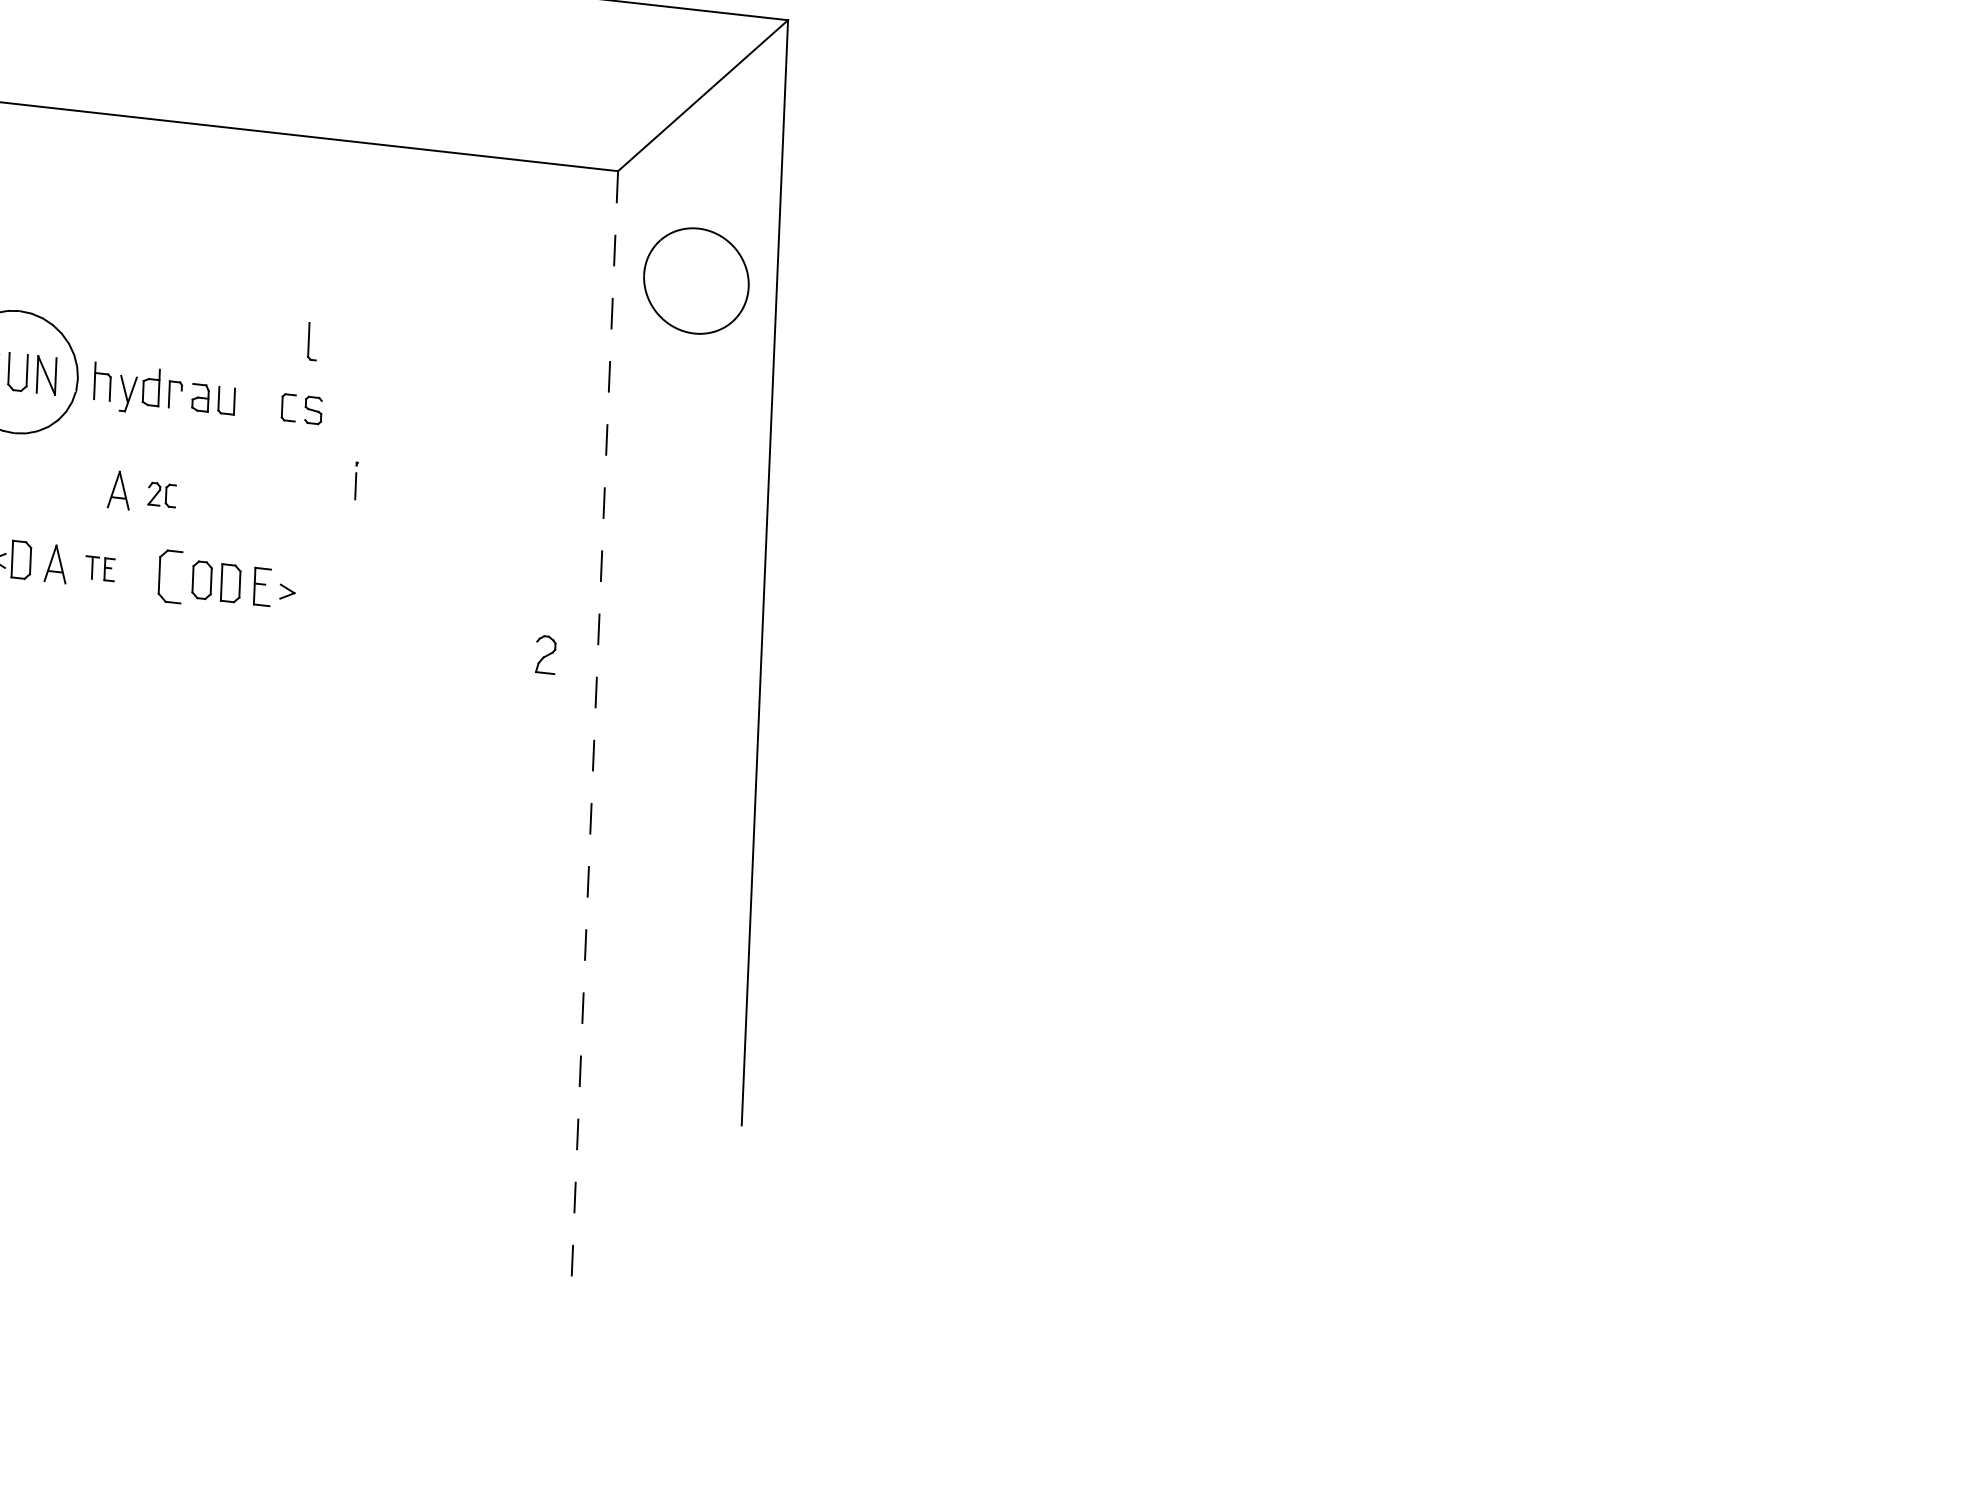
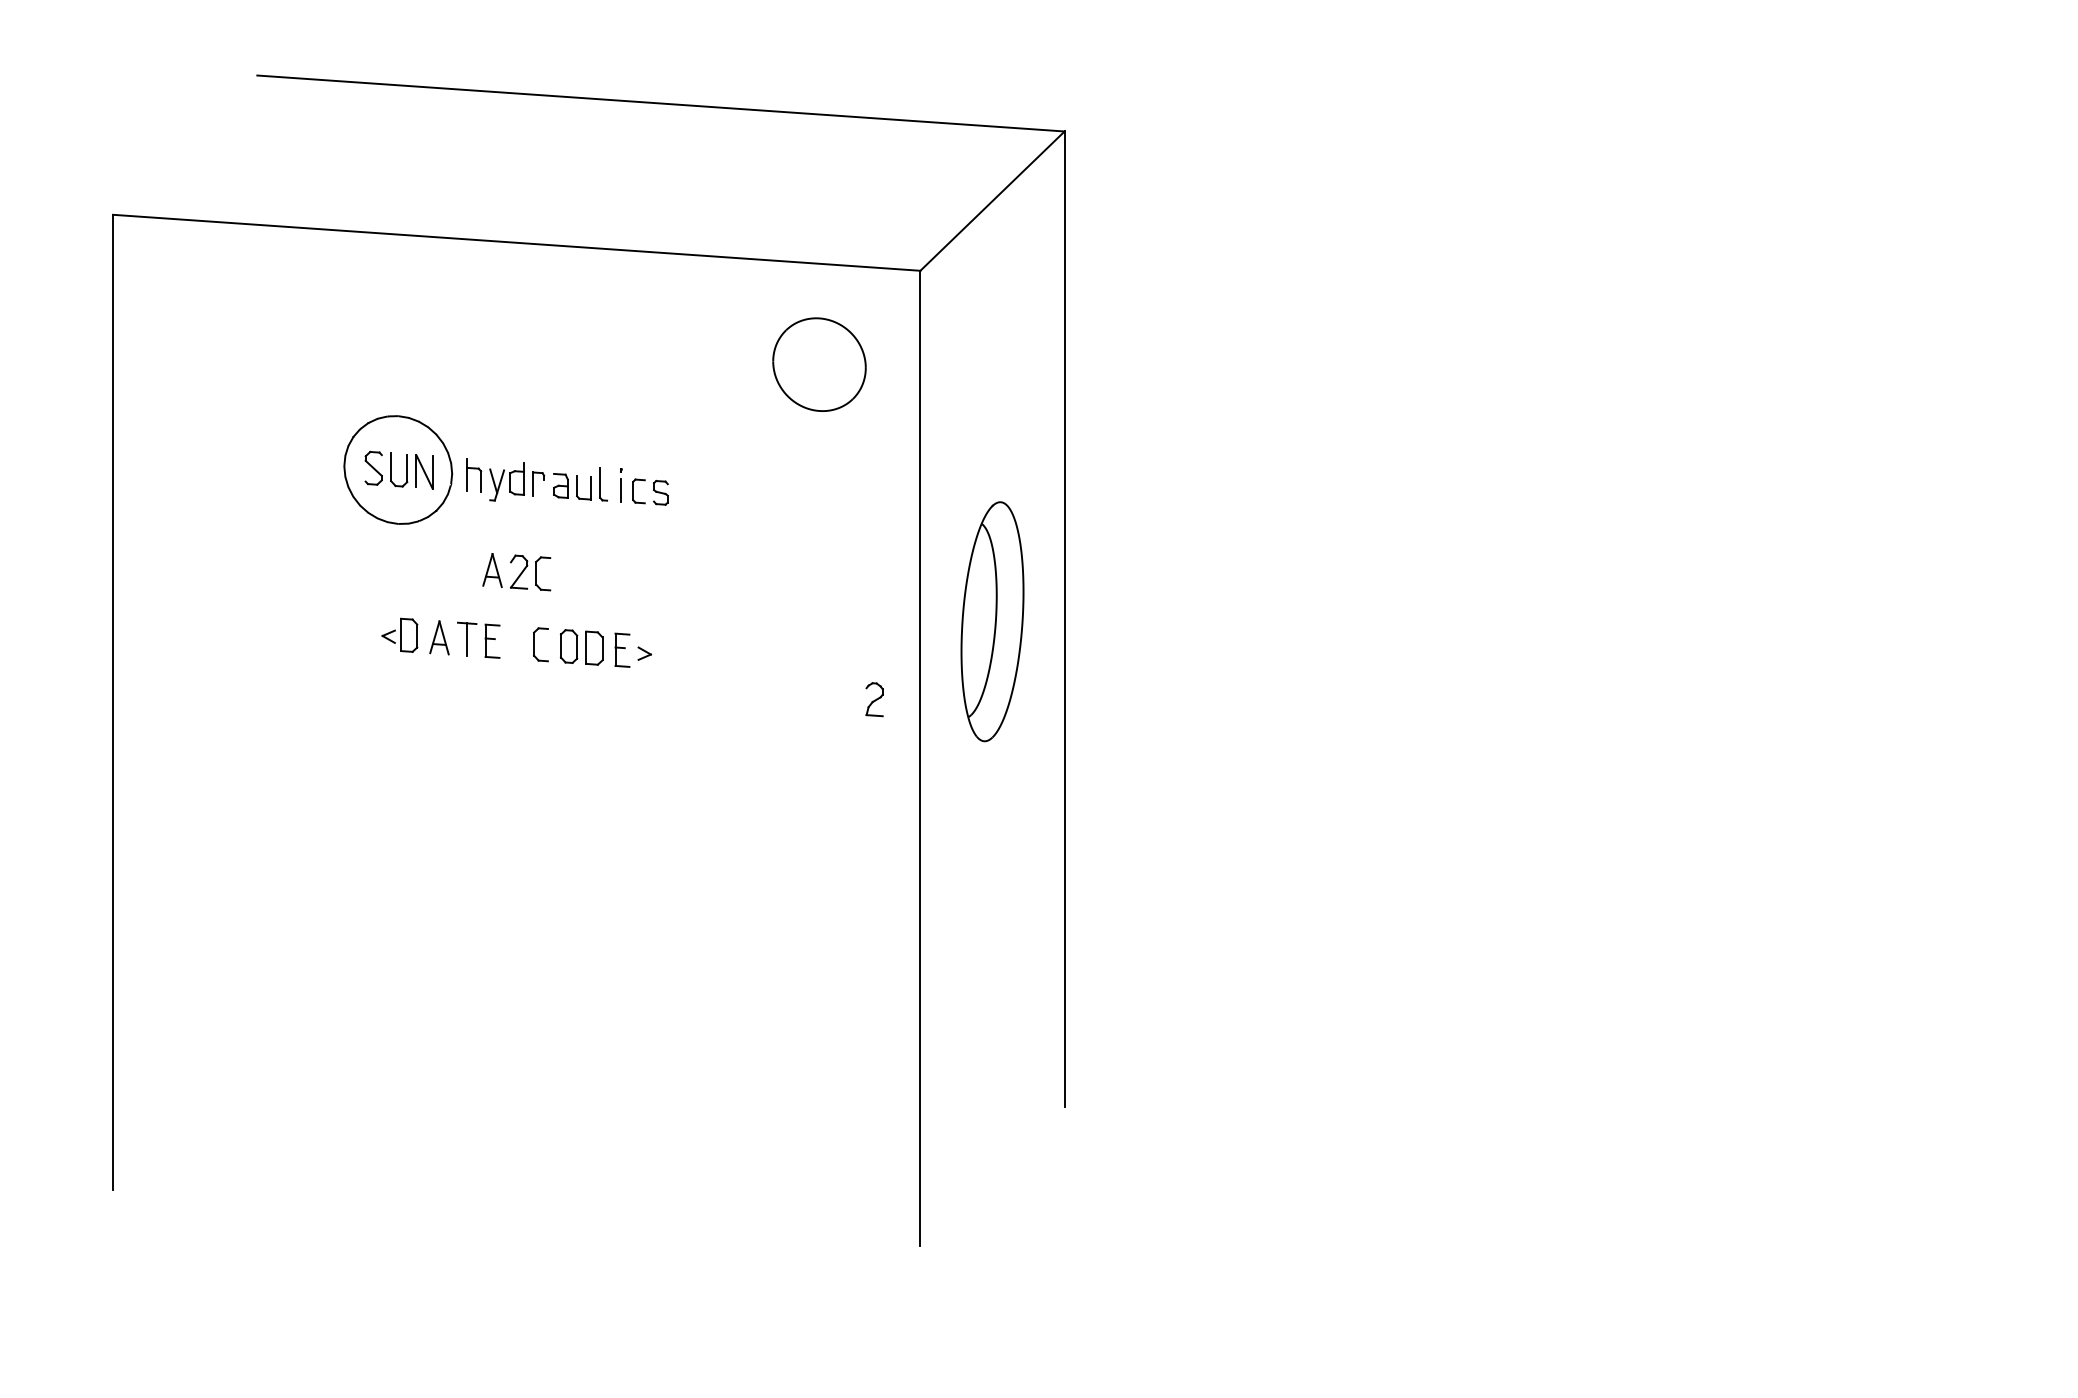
part: (696, 280) -> (819, 364), moved
part: (312, 341) -> (603, 484), moved
part: (356, 481) -> (621, 485), moved
part: (161, 494) -> (530, 572), size x1.67
part: (99, 567) -> (478, 639), size x1.67
part: (683, 571) -> (992, 621), added
part: (169, 576) -> (540, 644), size x0.71
line: (594, 723) -> (920, 758), dashed -> solid

